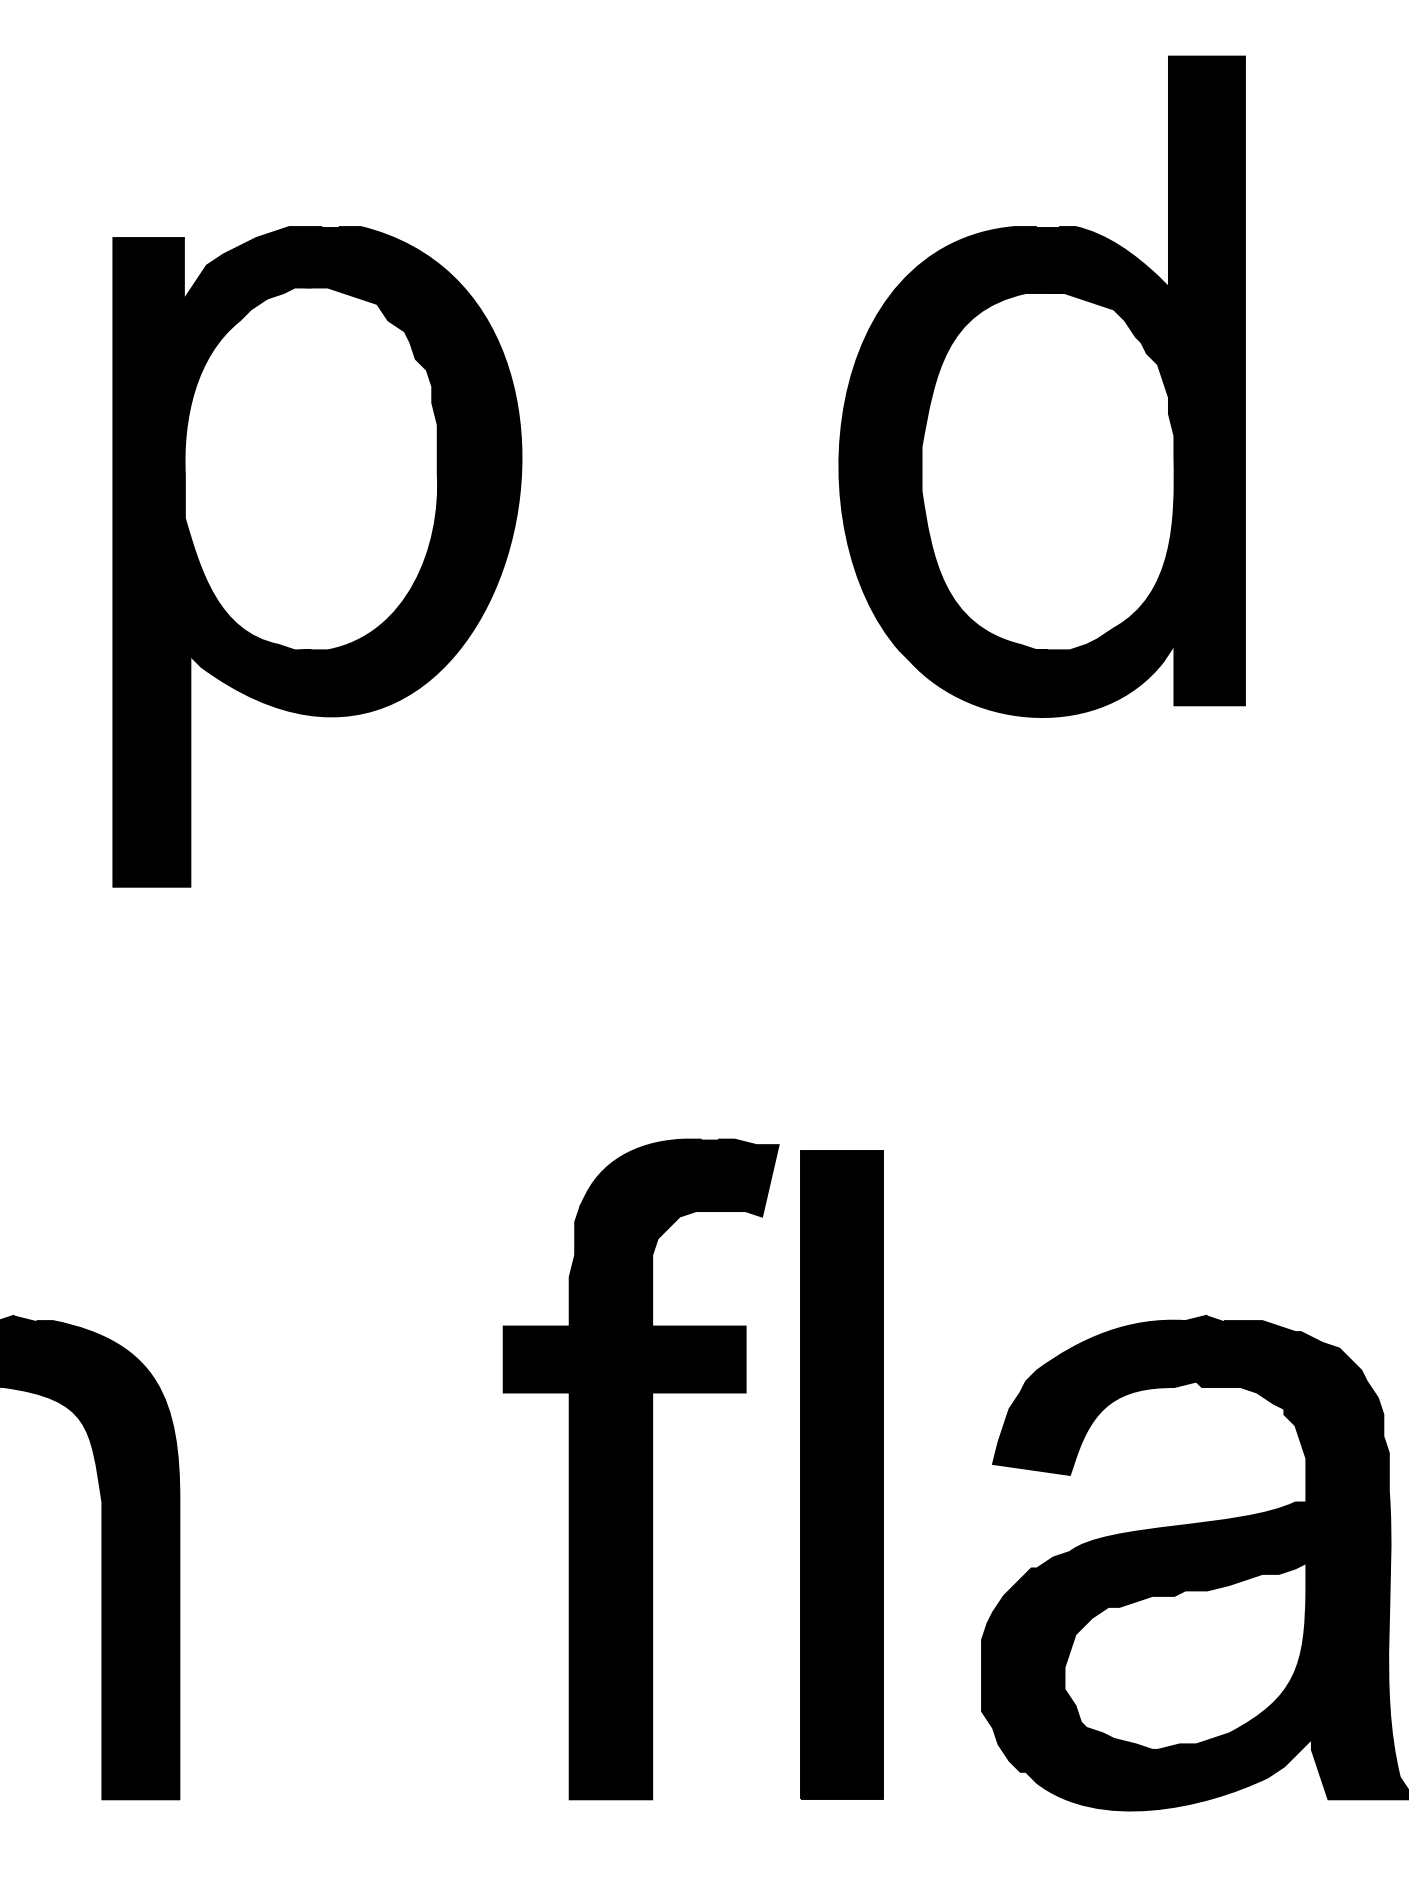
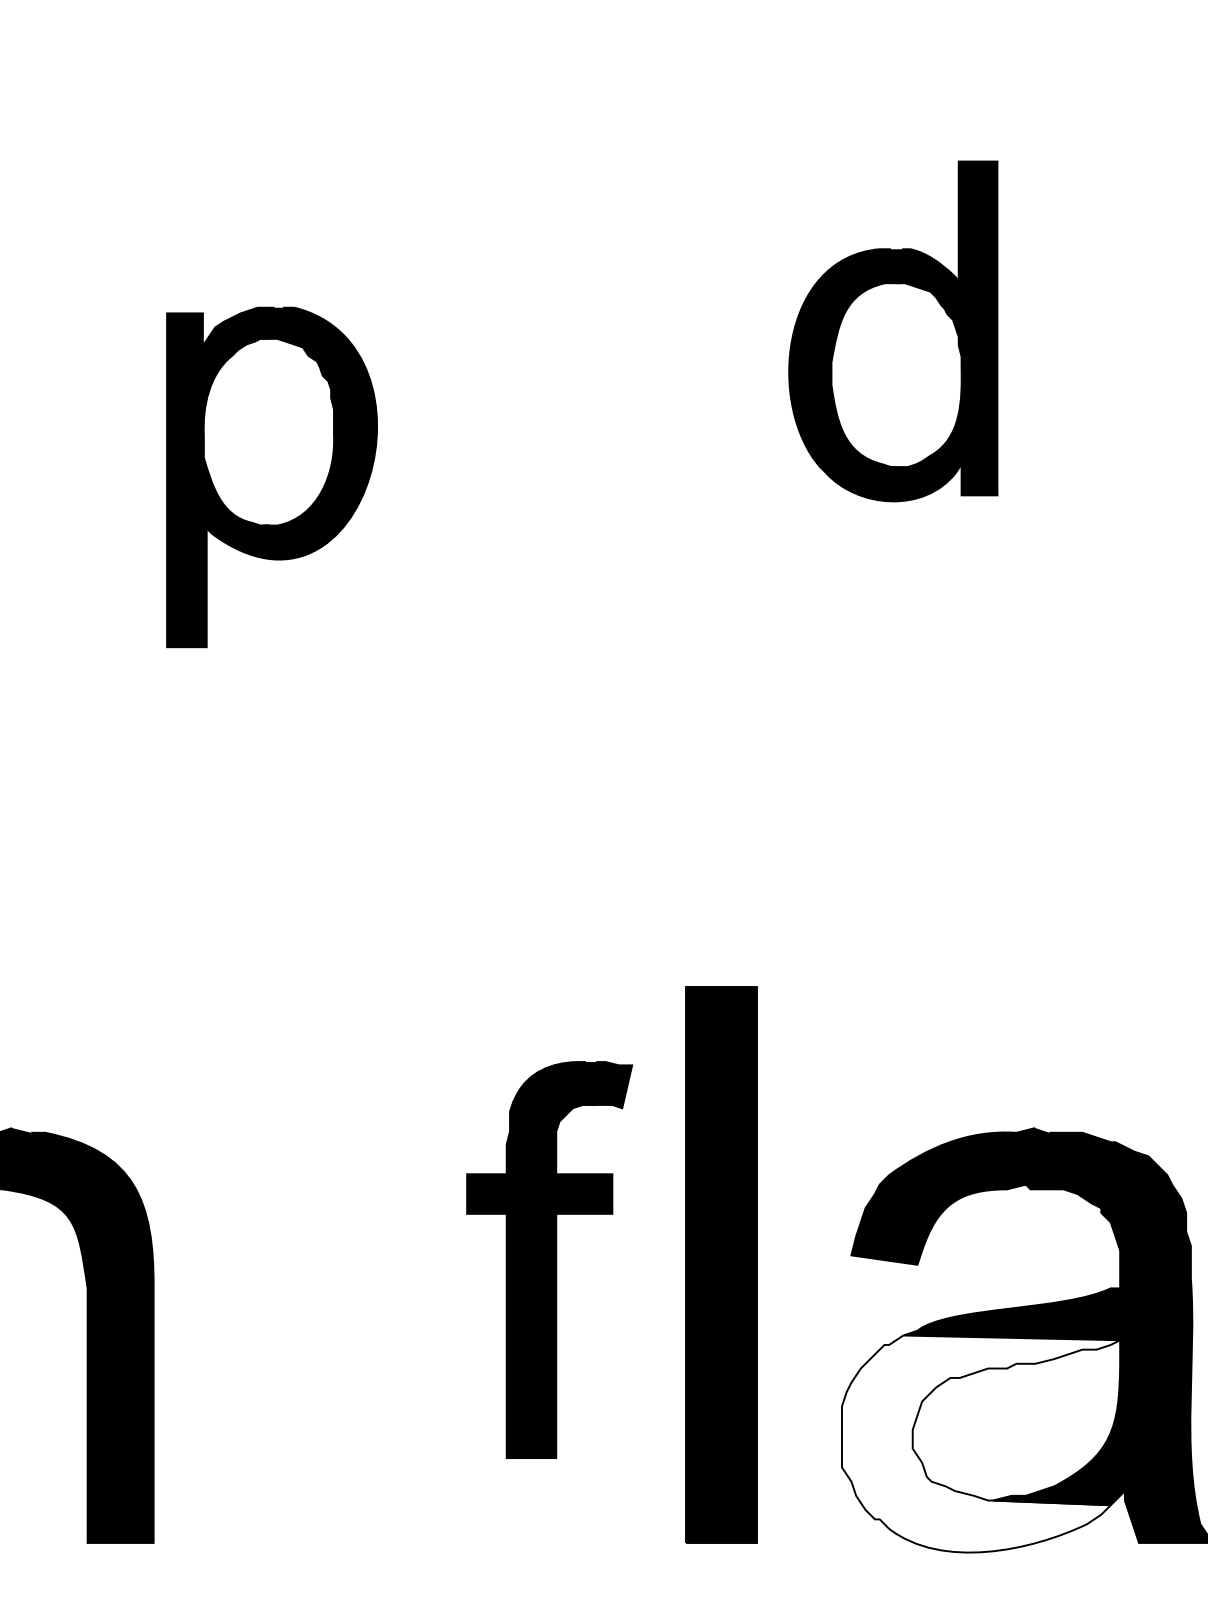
part: (1041, 386) -> (893, 331), size x0.6
part: (317, 556) -> (272, 477), size x0.6
part: (640, 1469) -> (549, 1260), size x0.7
fill: (1144, 1683) -> (981, 1443), removed

